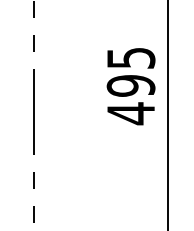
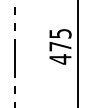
text: (131, 85) -> (60, 46), 495 -> 475

